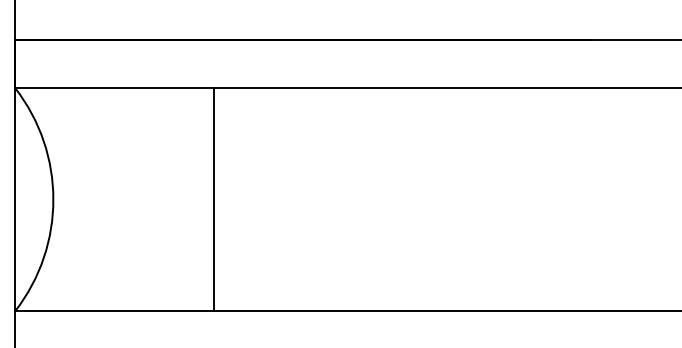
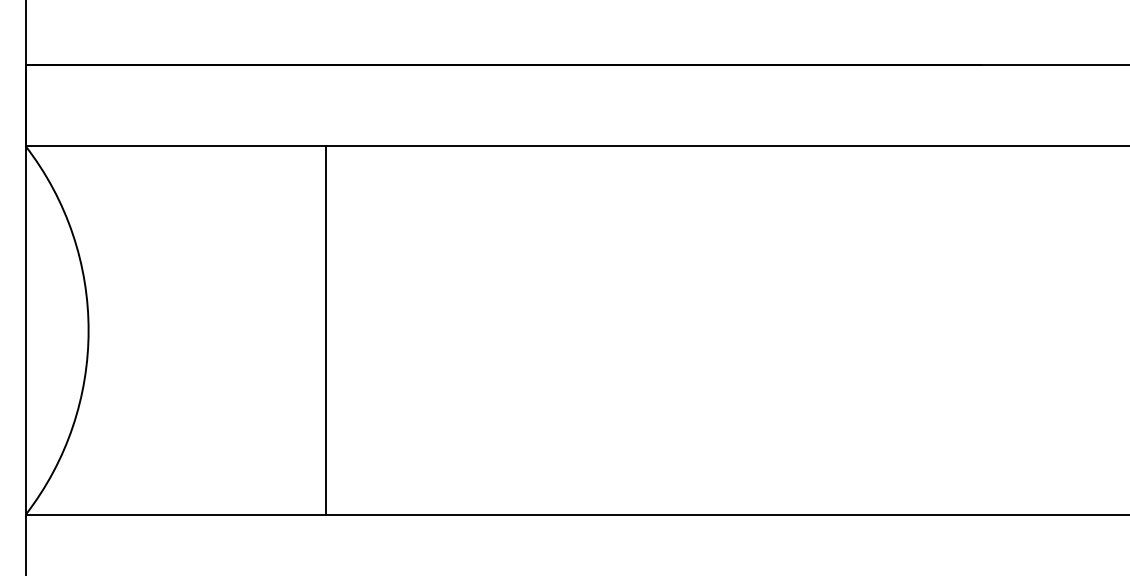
line: (213, 199) -> (325, 330), moved

